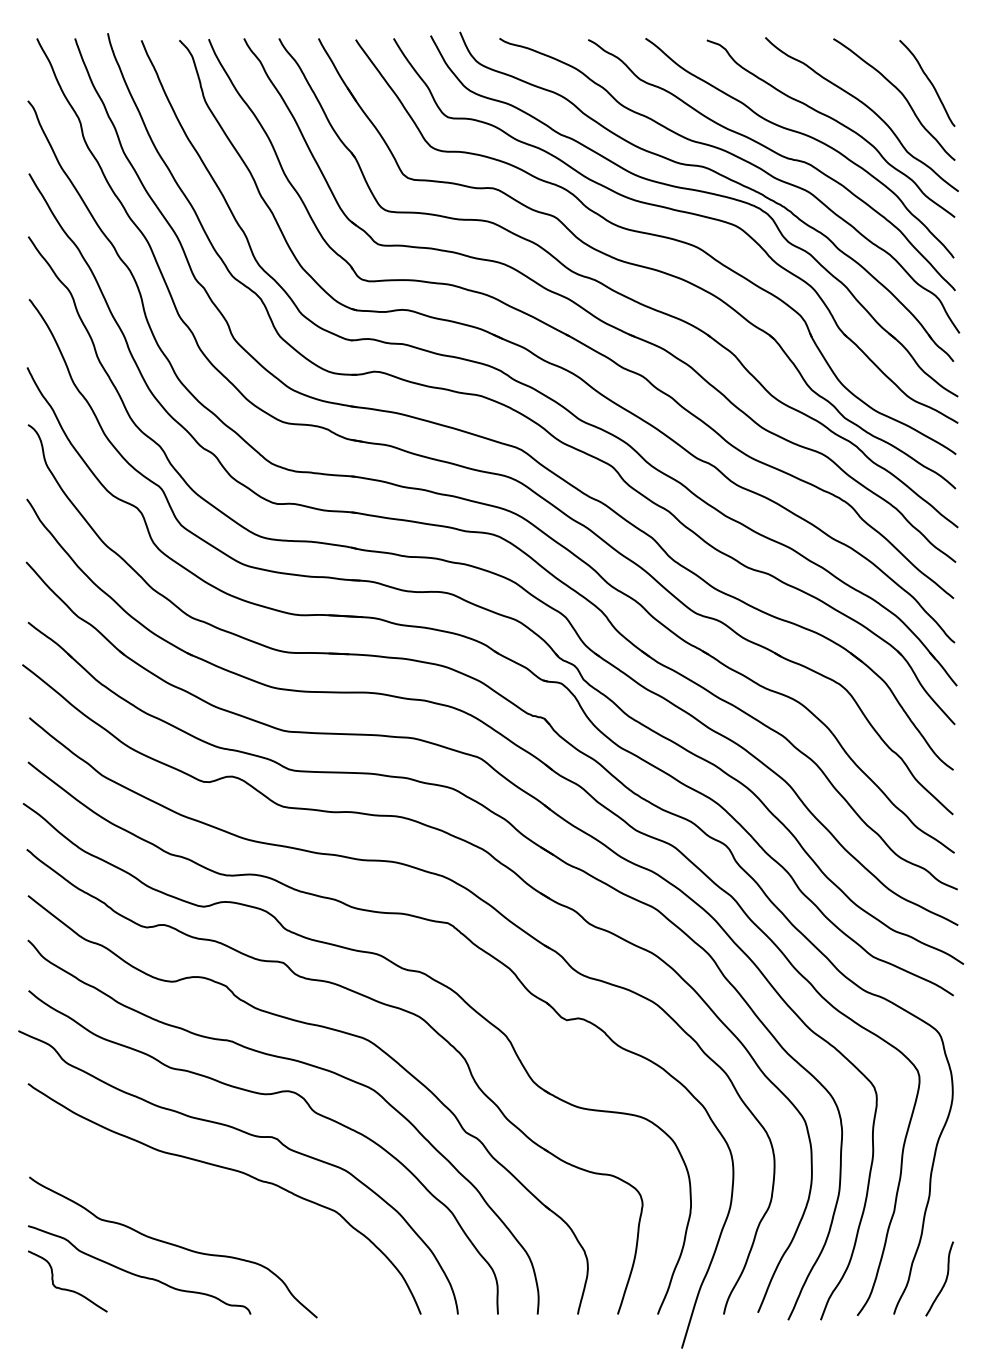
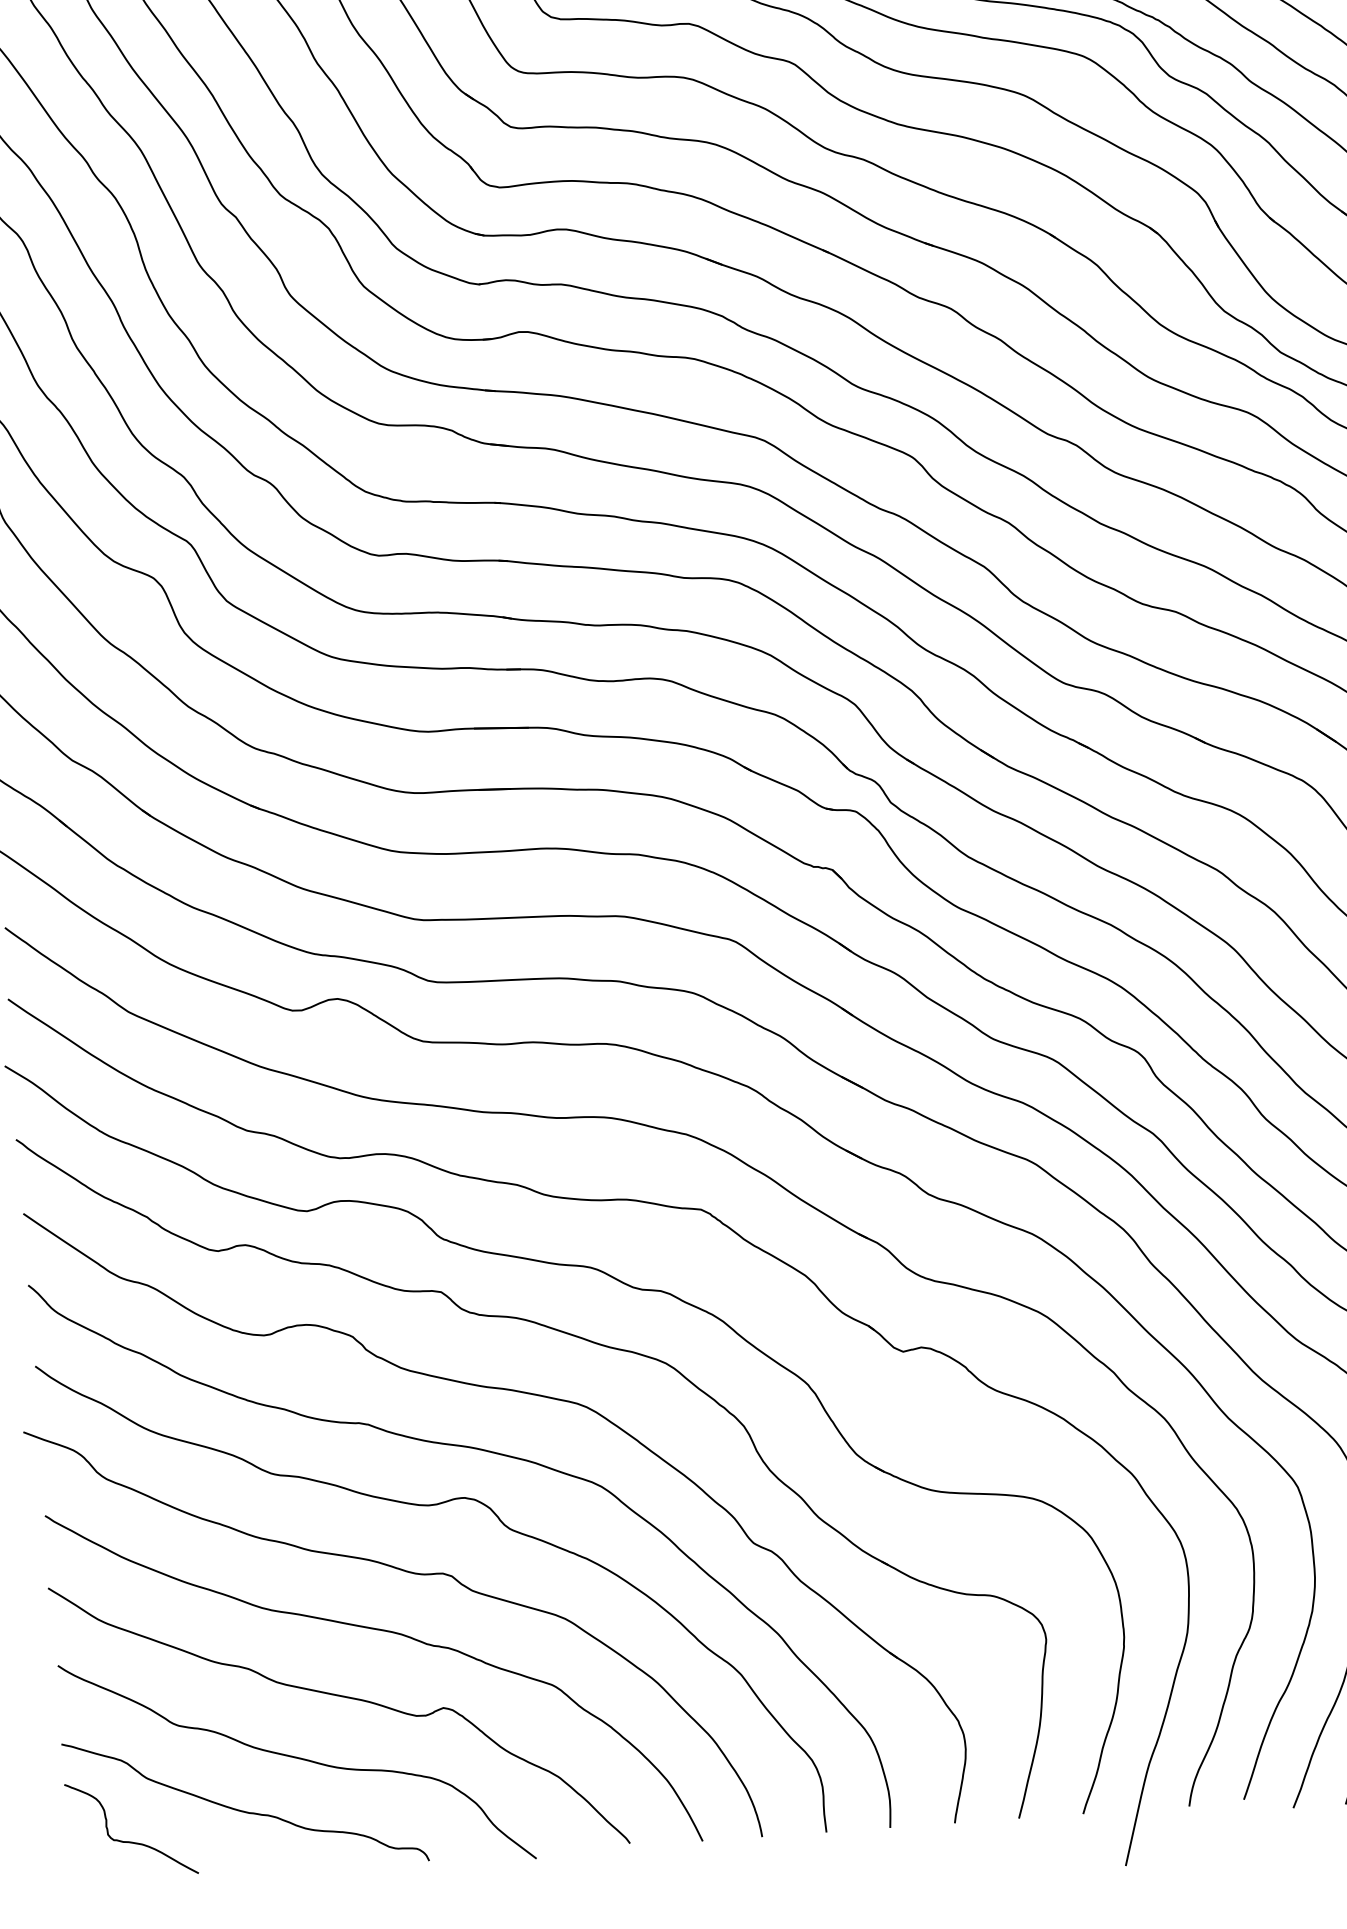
curve: (202, 1209) -> (339, 1697), added

